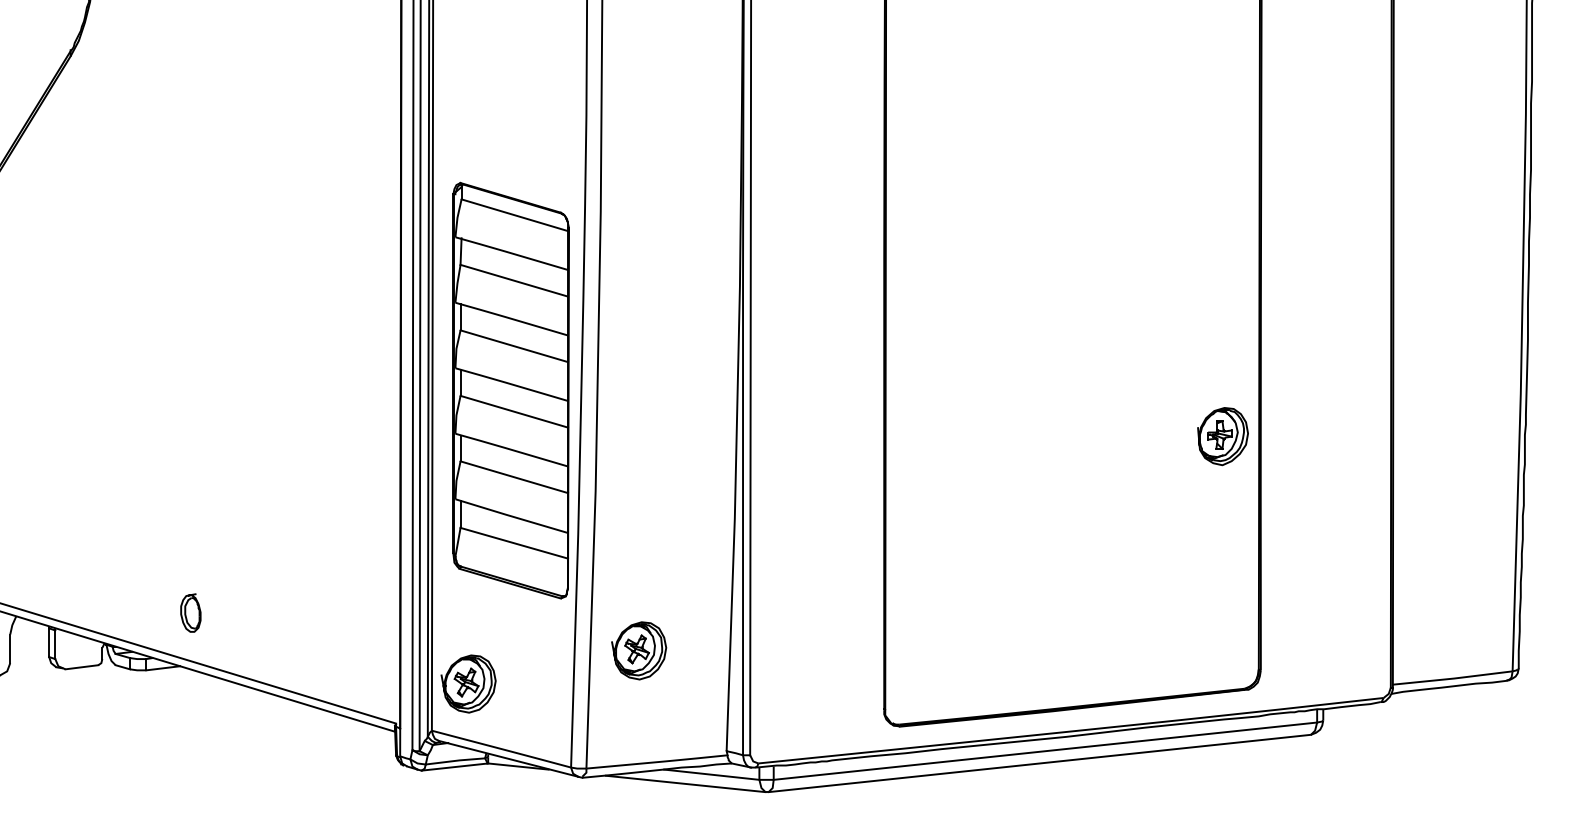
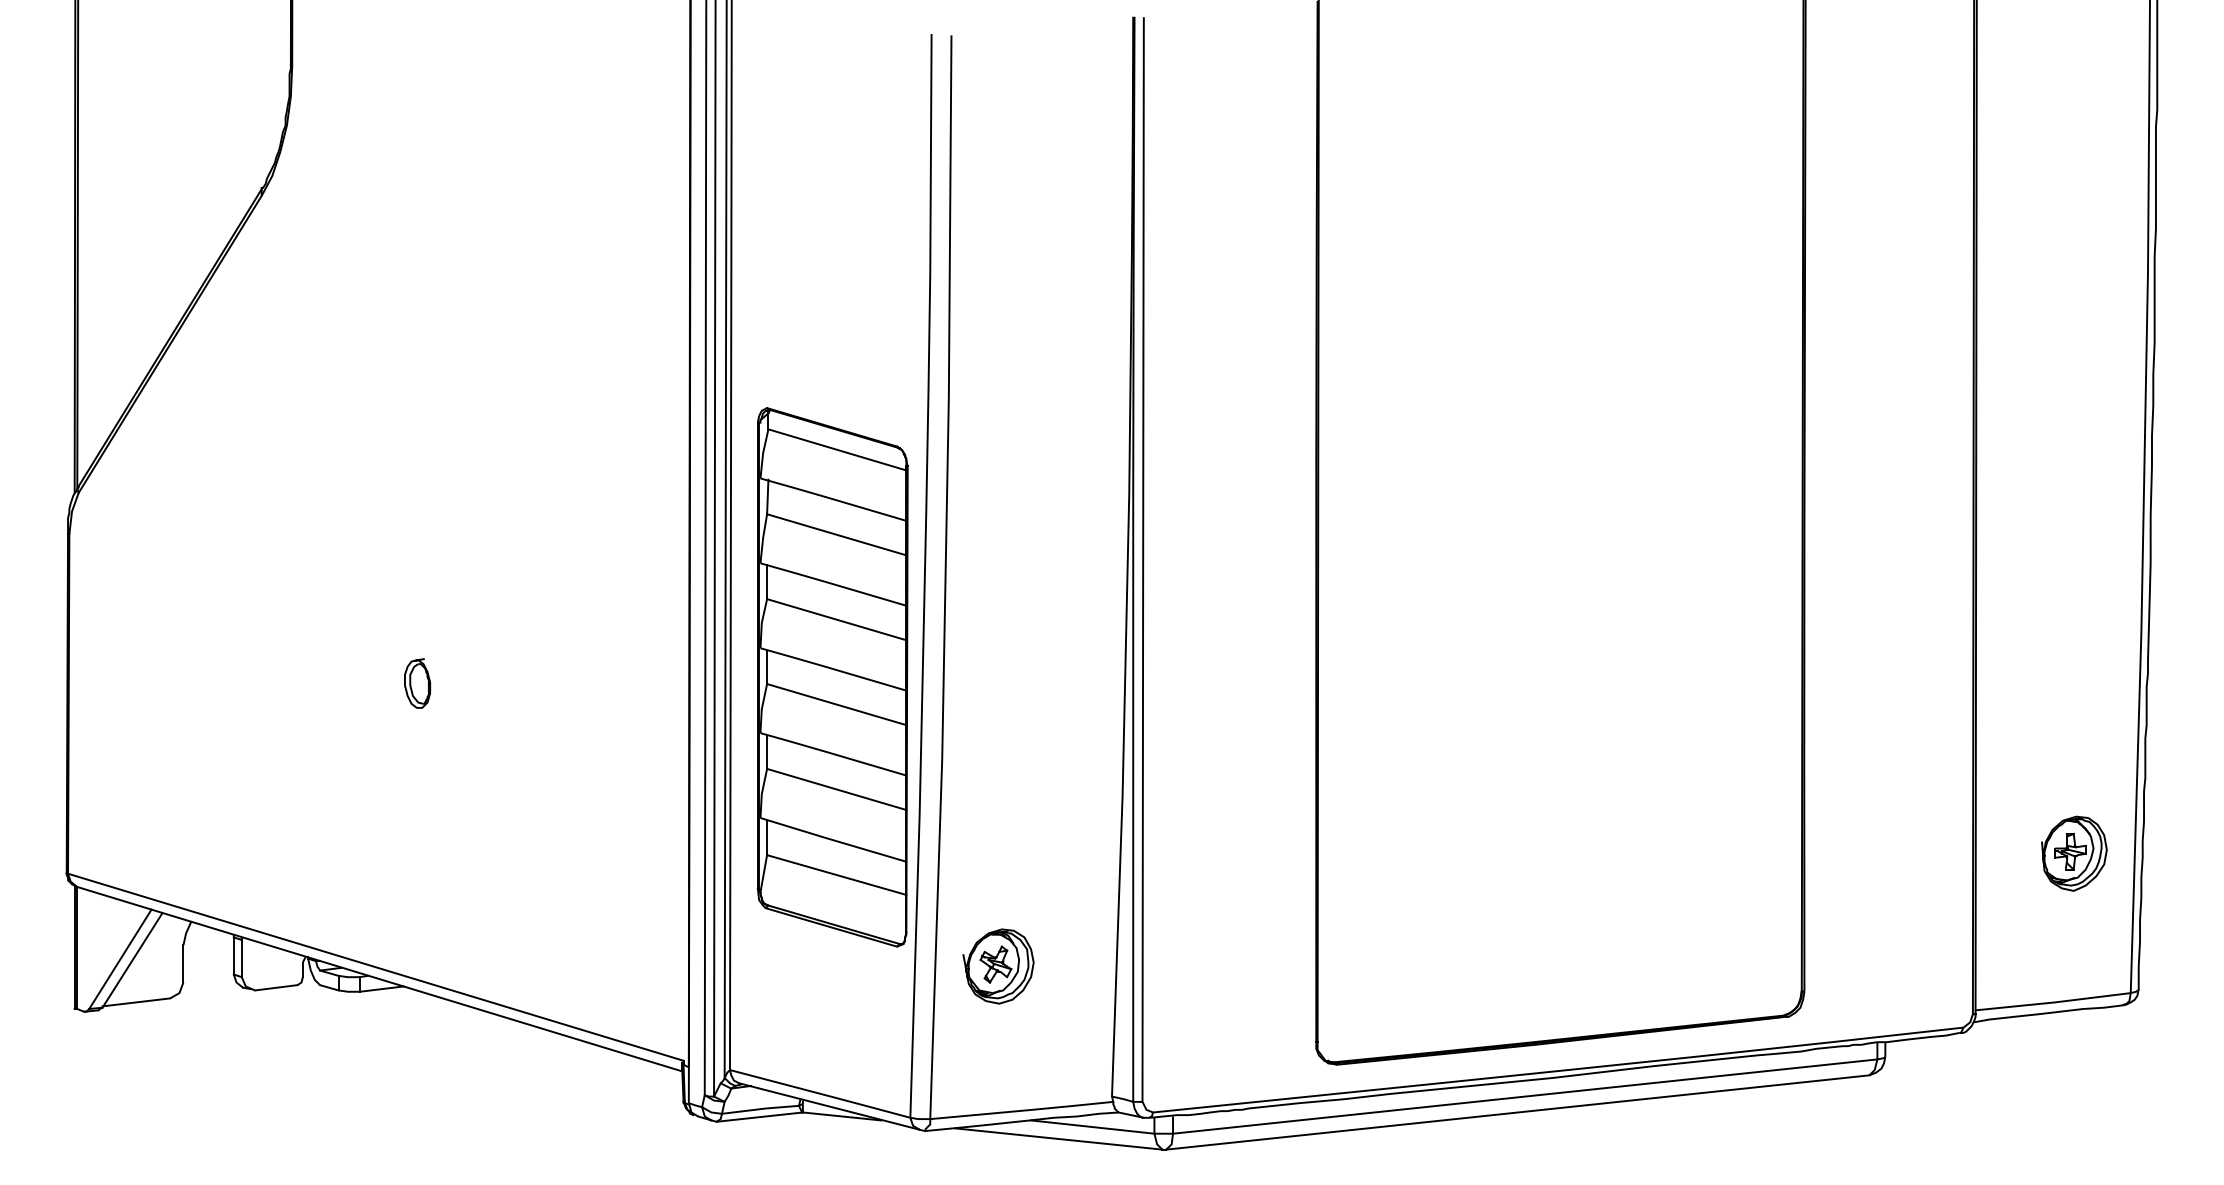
part: (511, 390) -> (832, 677), moved
part: (1223, 436) -> (2074, 853), moved
part: (190, 613) -> (417, 683), moved
part: (468, 684) -> (777, 1009), removed

